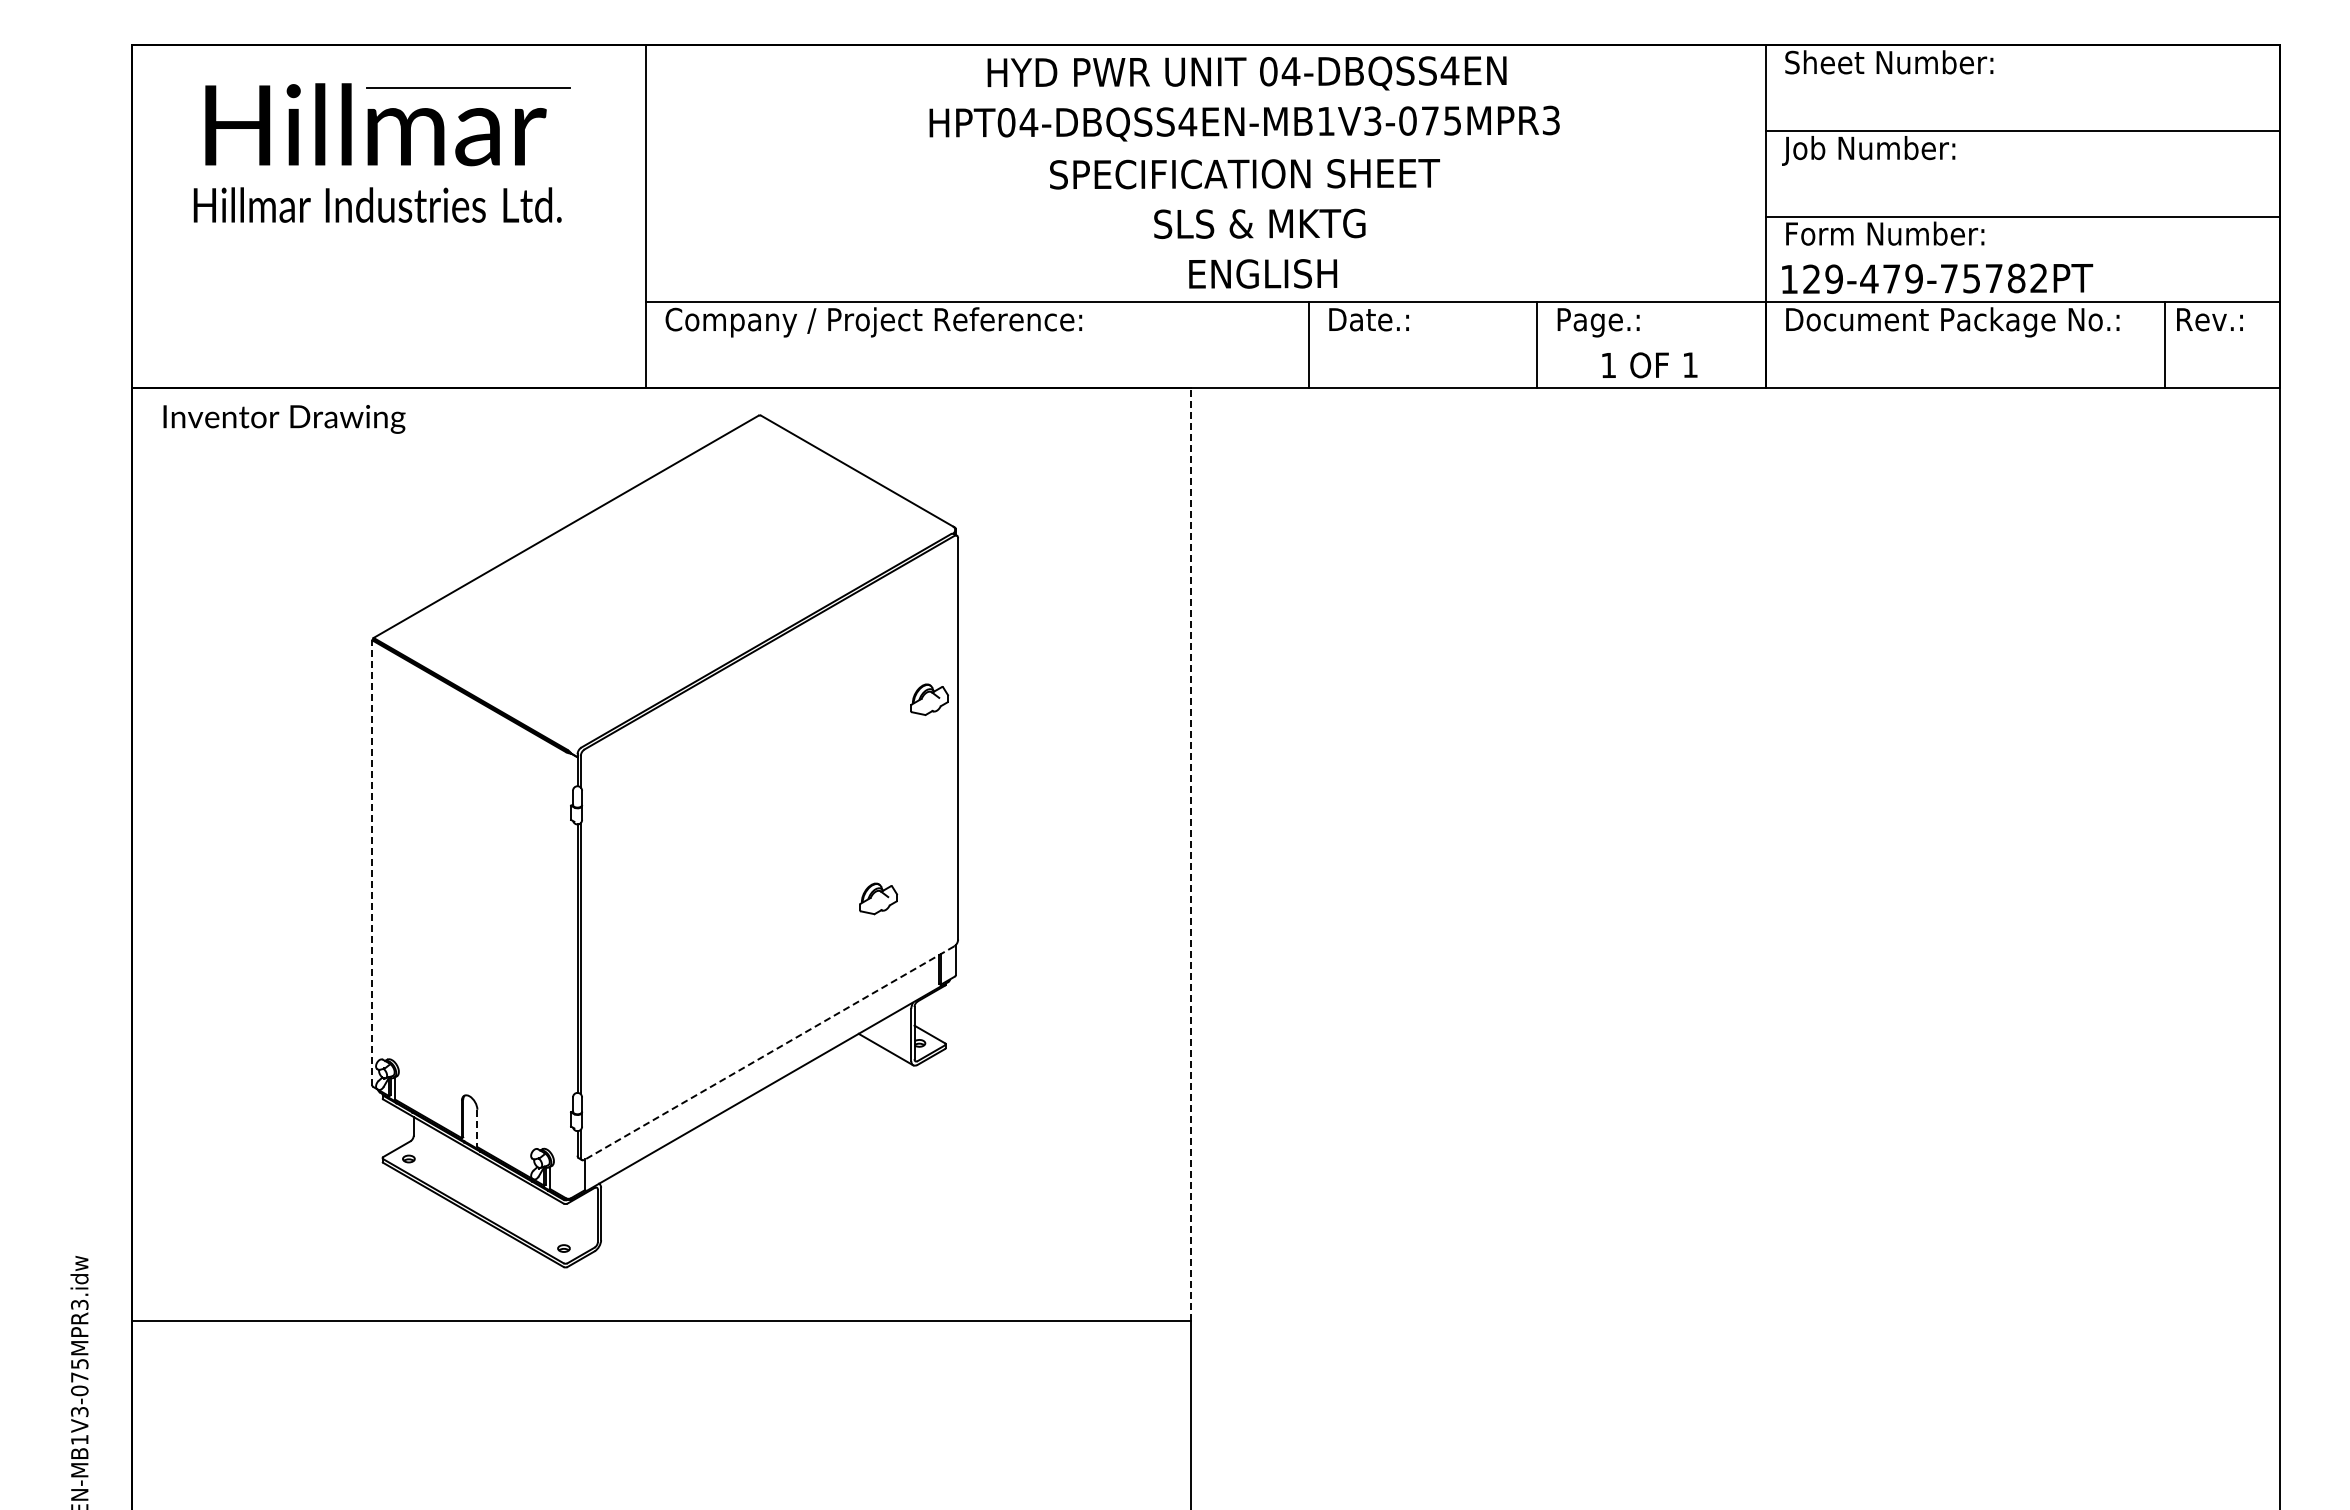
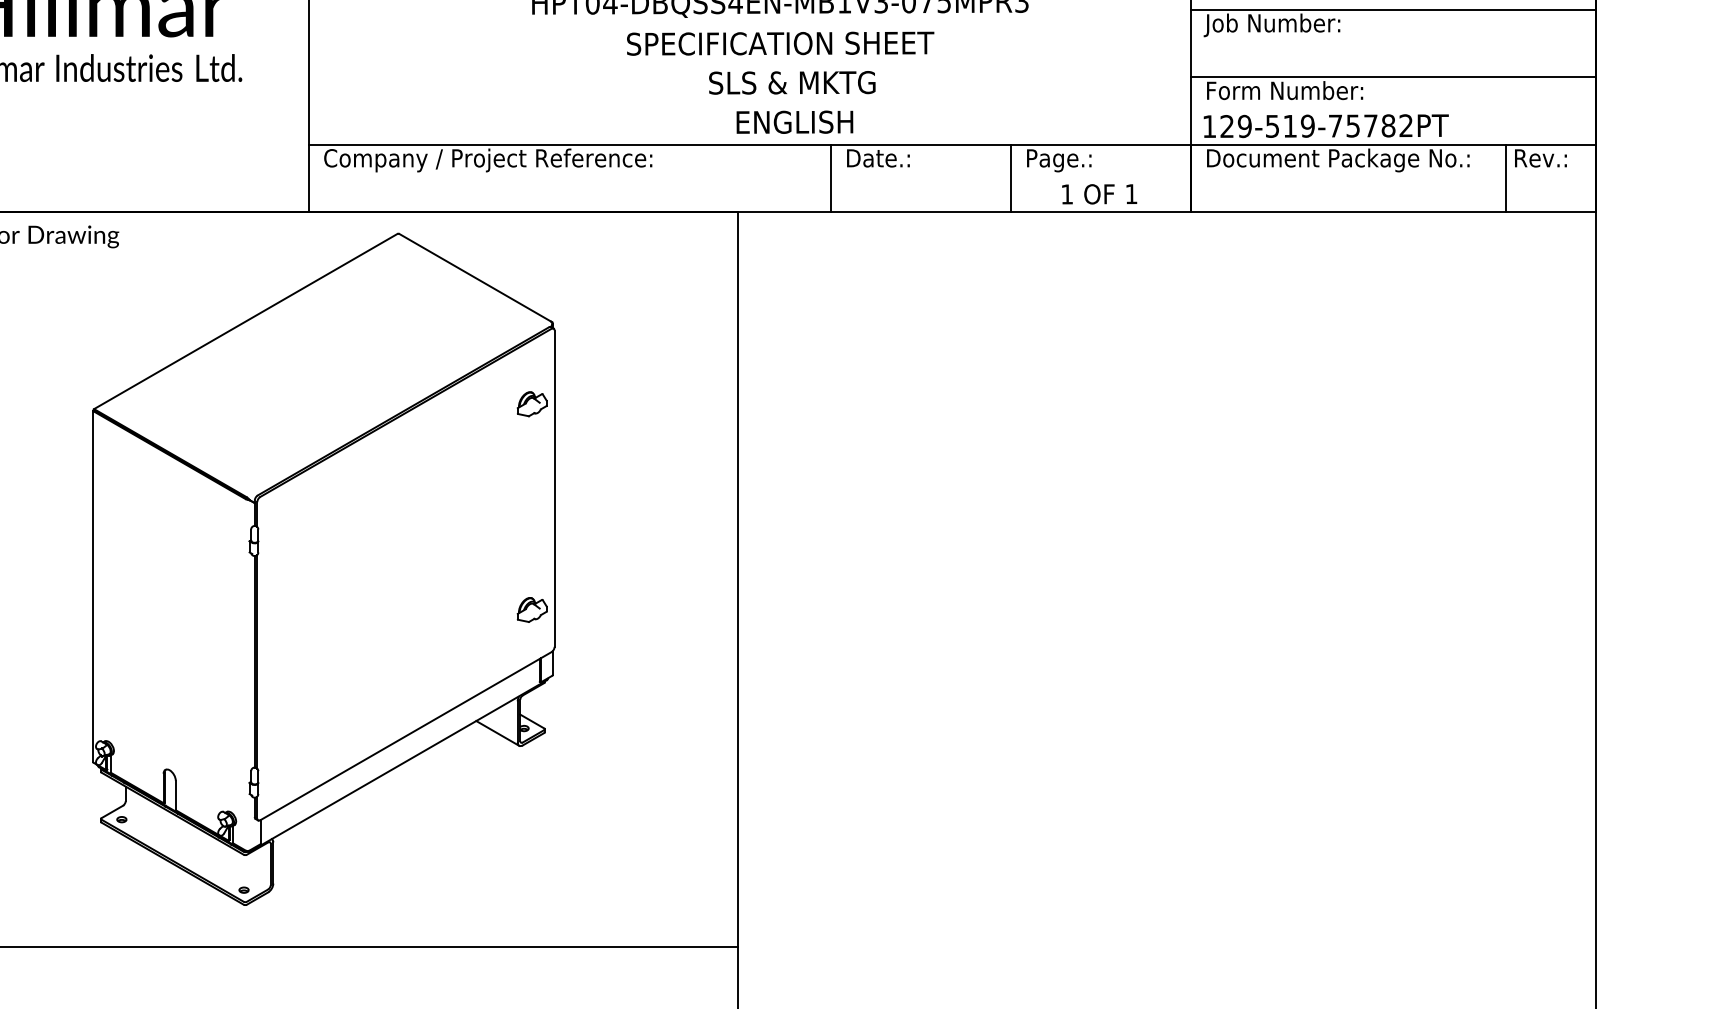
text: (1879, 278) -> (1280, 125), 129-479-75782PT -> 129-519-75782PT
part: (929, 699) -> (532, 404), moved
line: (1191, 854) -> (738, 579), dashed -> solid
line: (372, 862) -> (93, 586), dashed -> solid
part: (878, 898) -> (532, 609), moved
line: (769, 1053) -> (405, 736), dashed -> solid
line: (477, 1128) -> (175, 795), dashed -> solid

